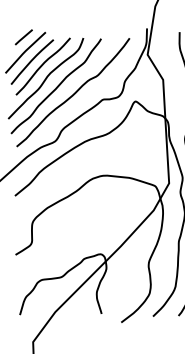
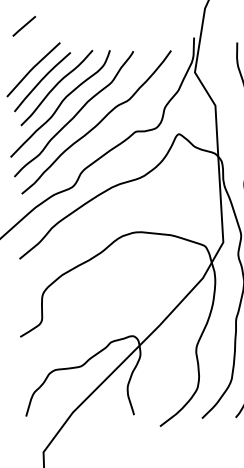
line: (23, 36) -> (23, 25), moved

